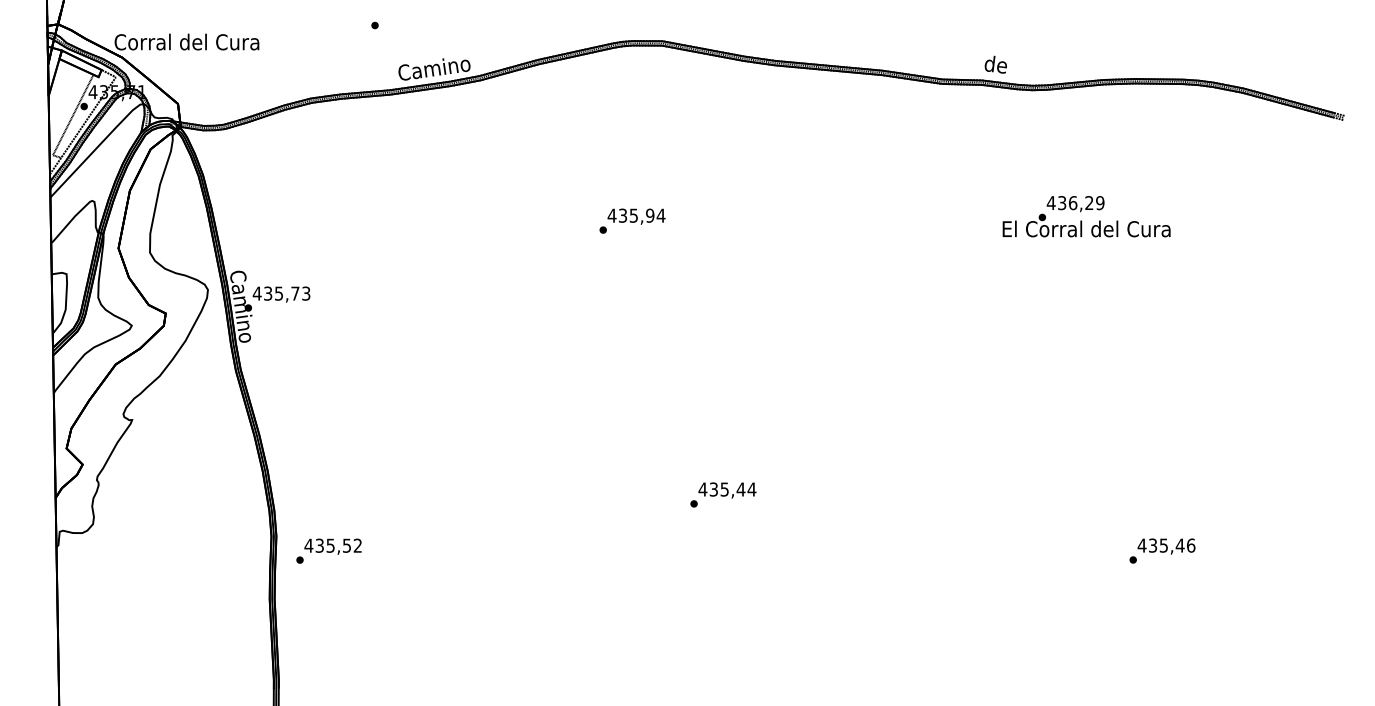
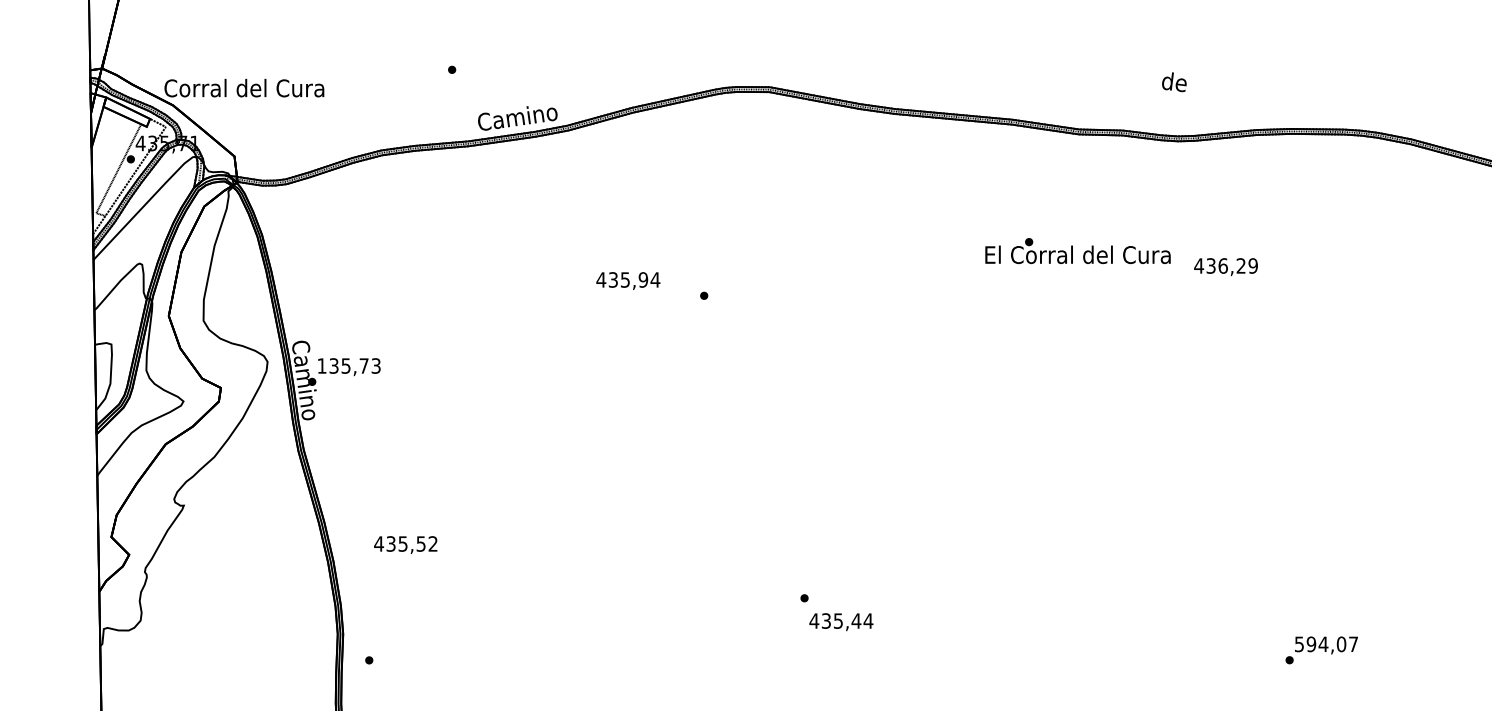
text: (995, 64) -> (1173, 81), moved
text: (636, 216) -> (628, 280), moved
text: (1086, 225) -> (1077, 250), moved
text: (256, 293) -> (321, 365), 435,73 -> 135,73
text: (727, 490) -> (841, 622), moved
text: (1166, 545) -> (1326, 644), 435,46 -> 594,07
text: (332, 546) -> (405, 544), moved

